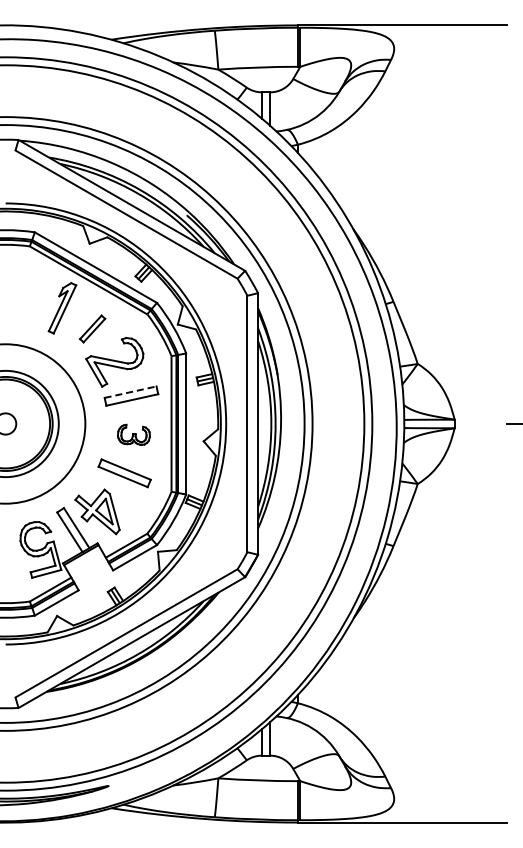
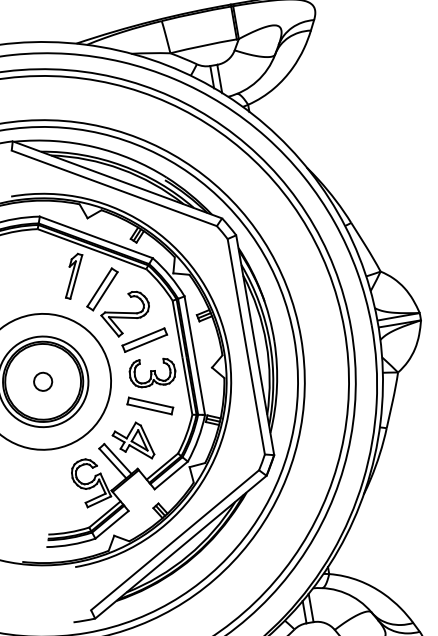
part: (92, 328) -> (102, 289), size x1.67
line: (130, 392) -> (143, 337), dashed -> solid
part: (133, 434) -> (152, 372), size x1.67

